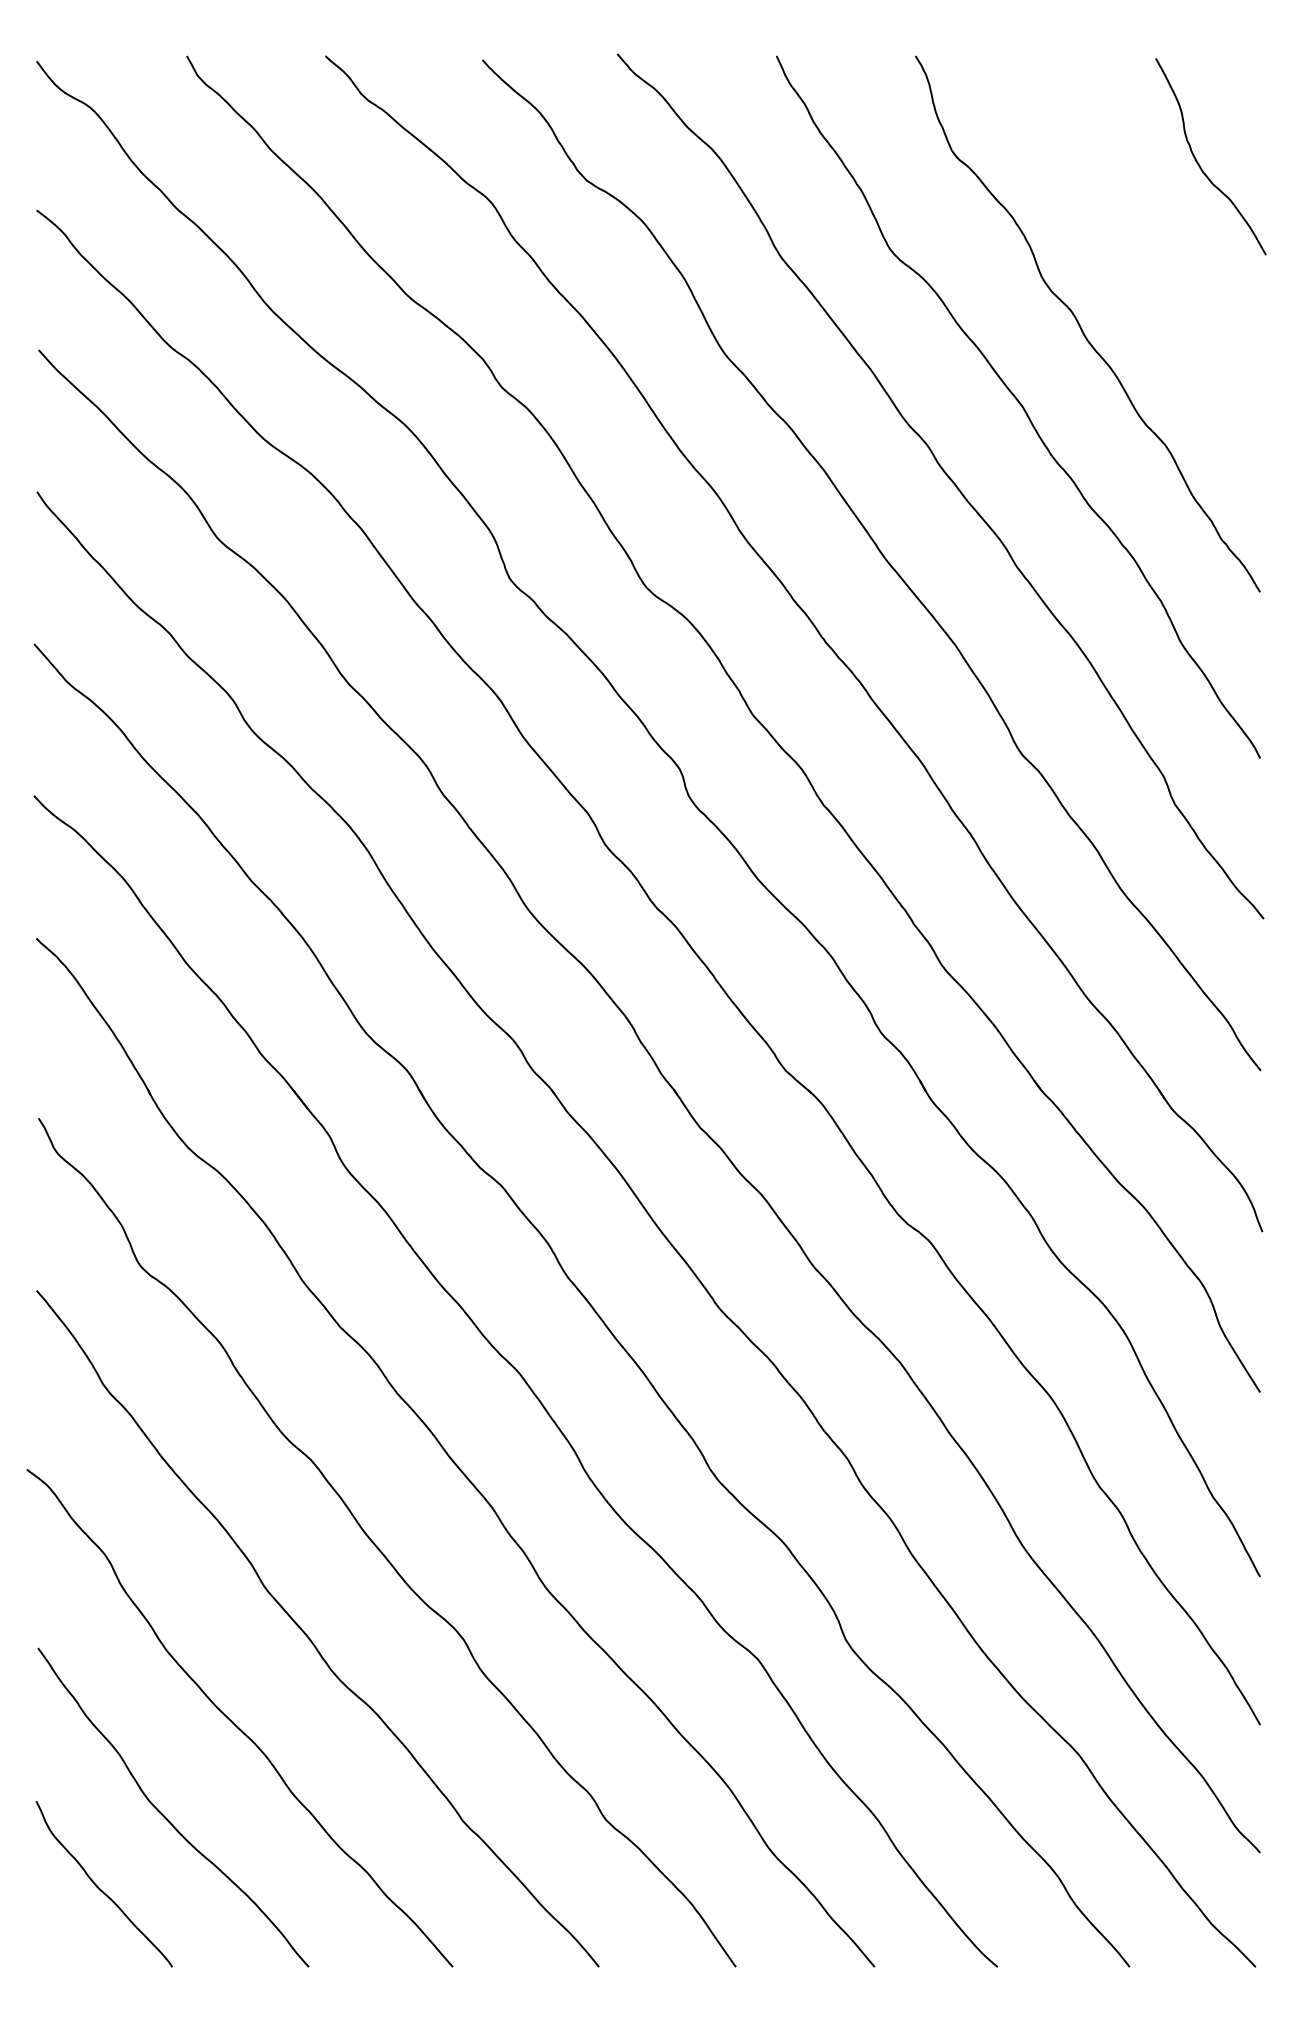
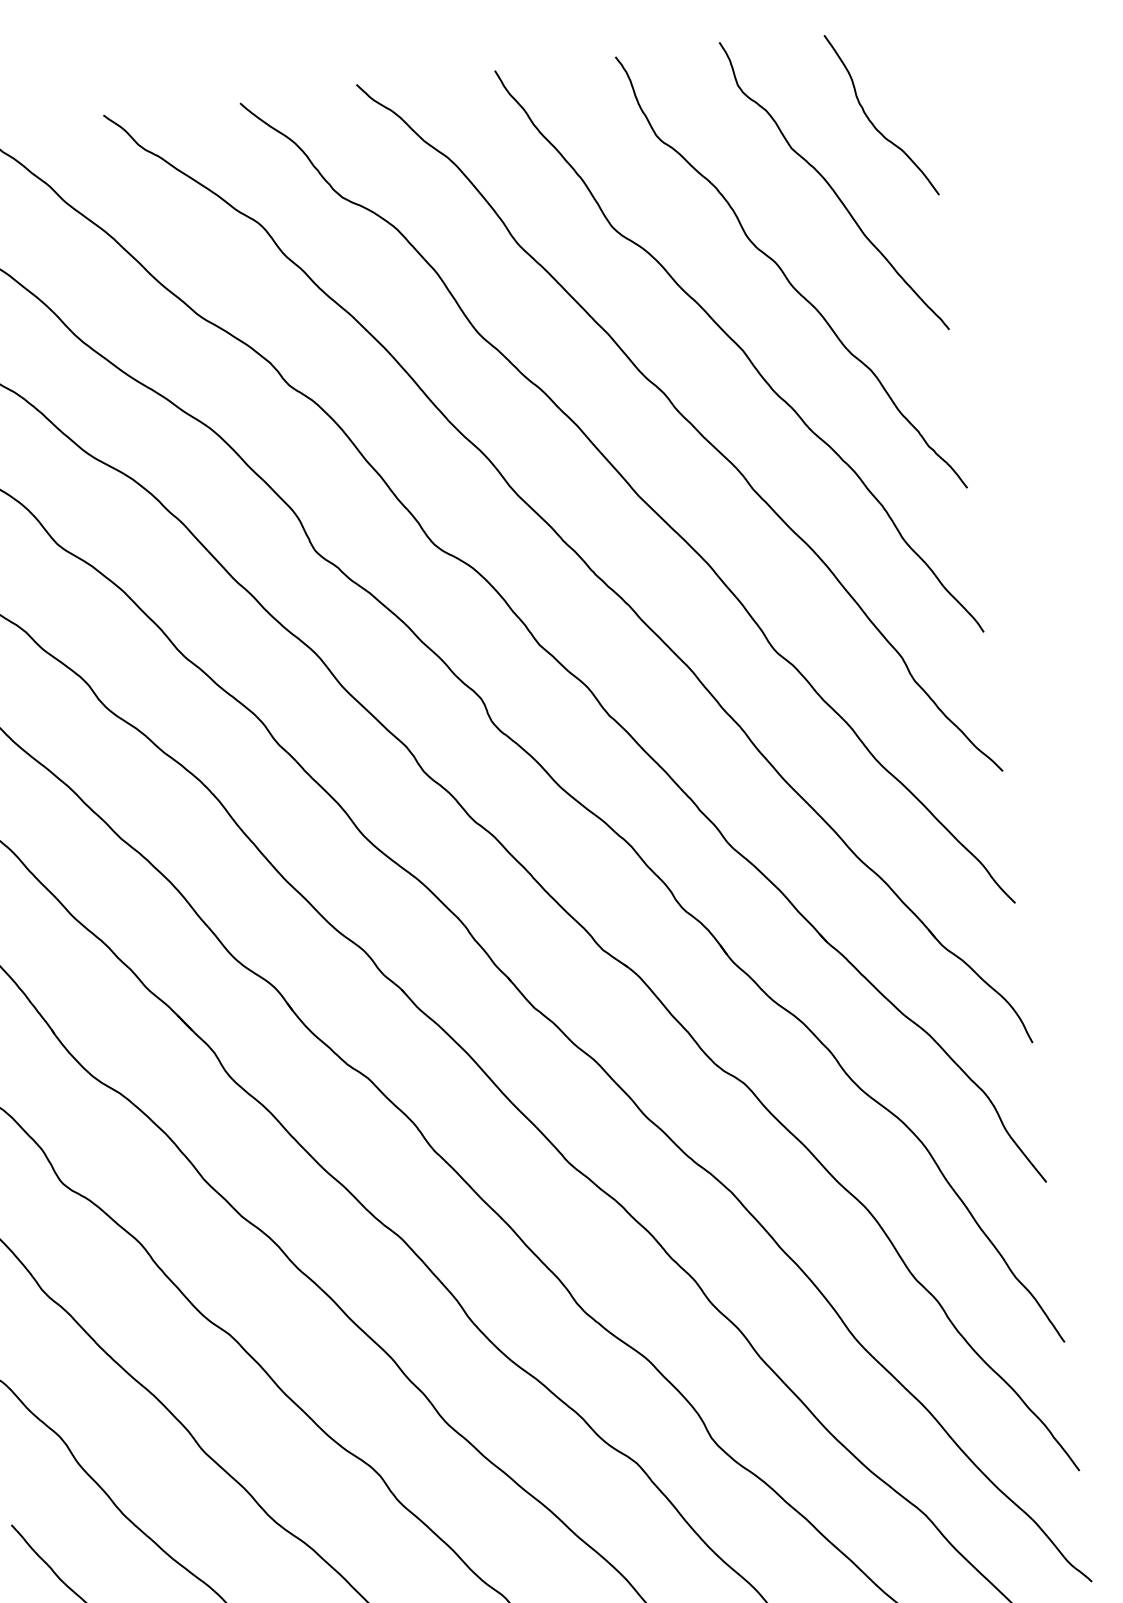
curve: (1145, 232) -> (832, 187), added

